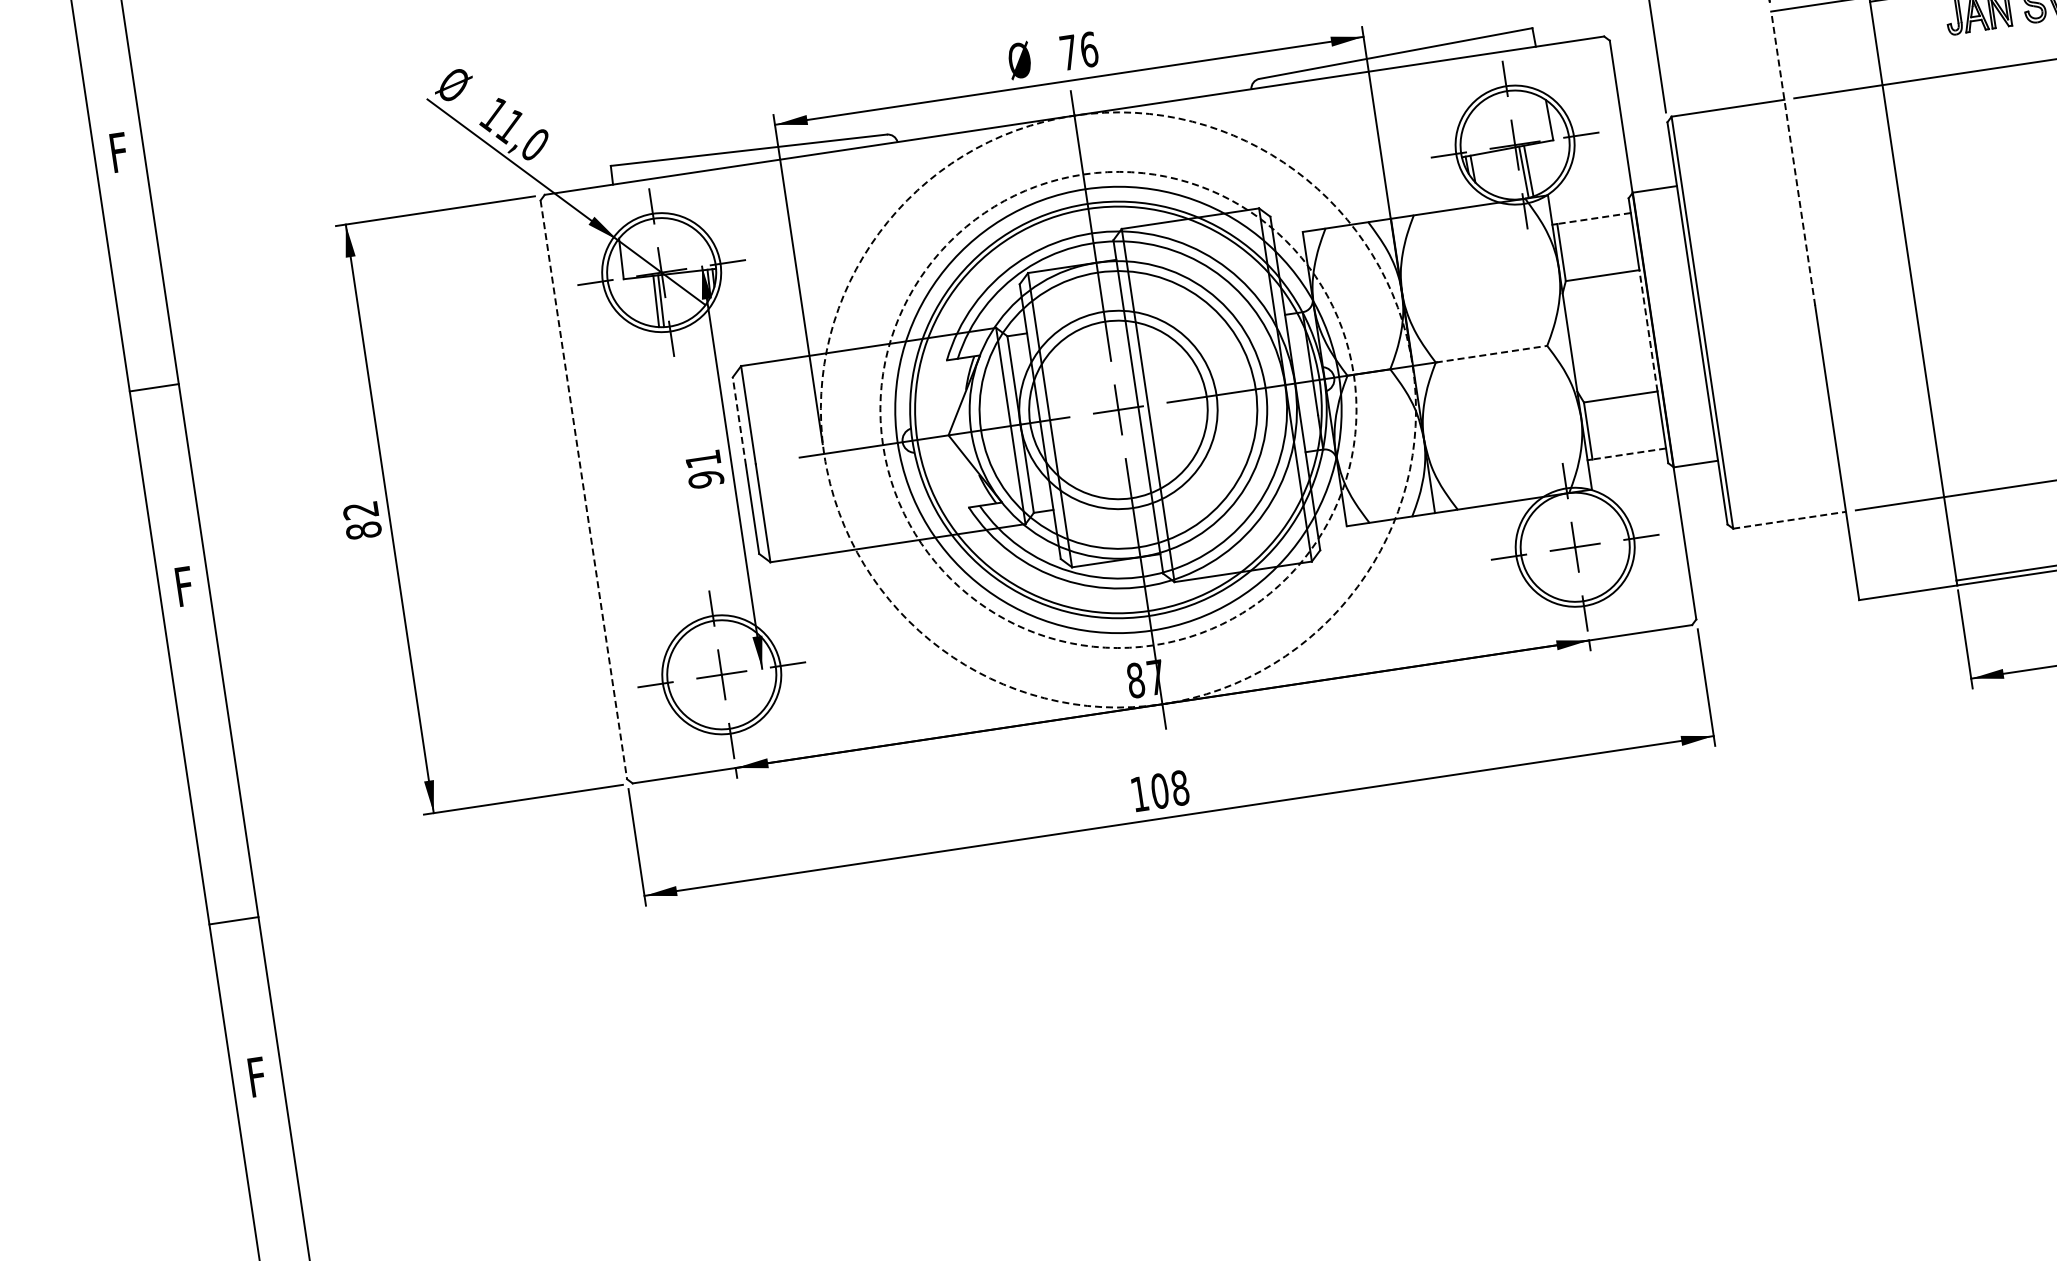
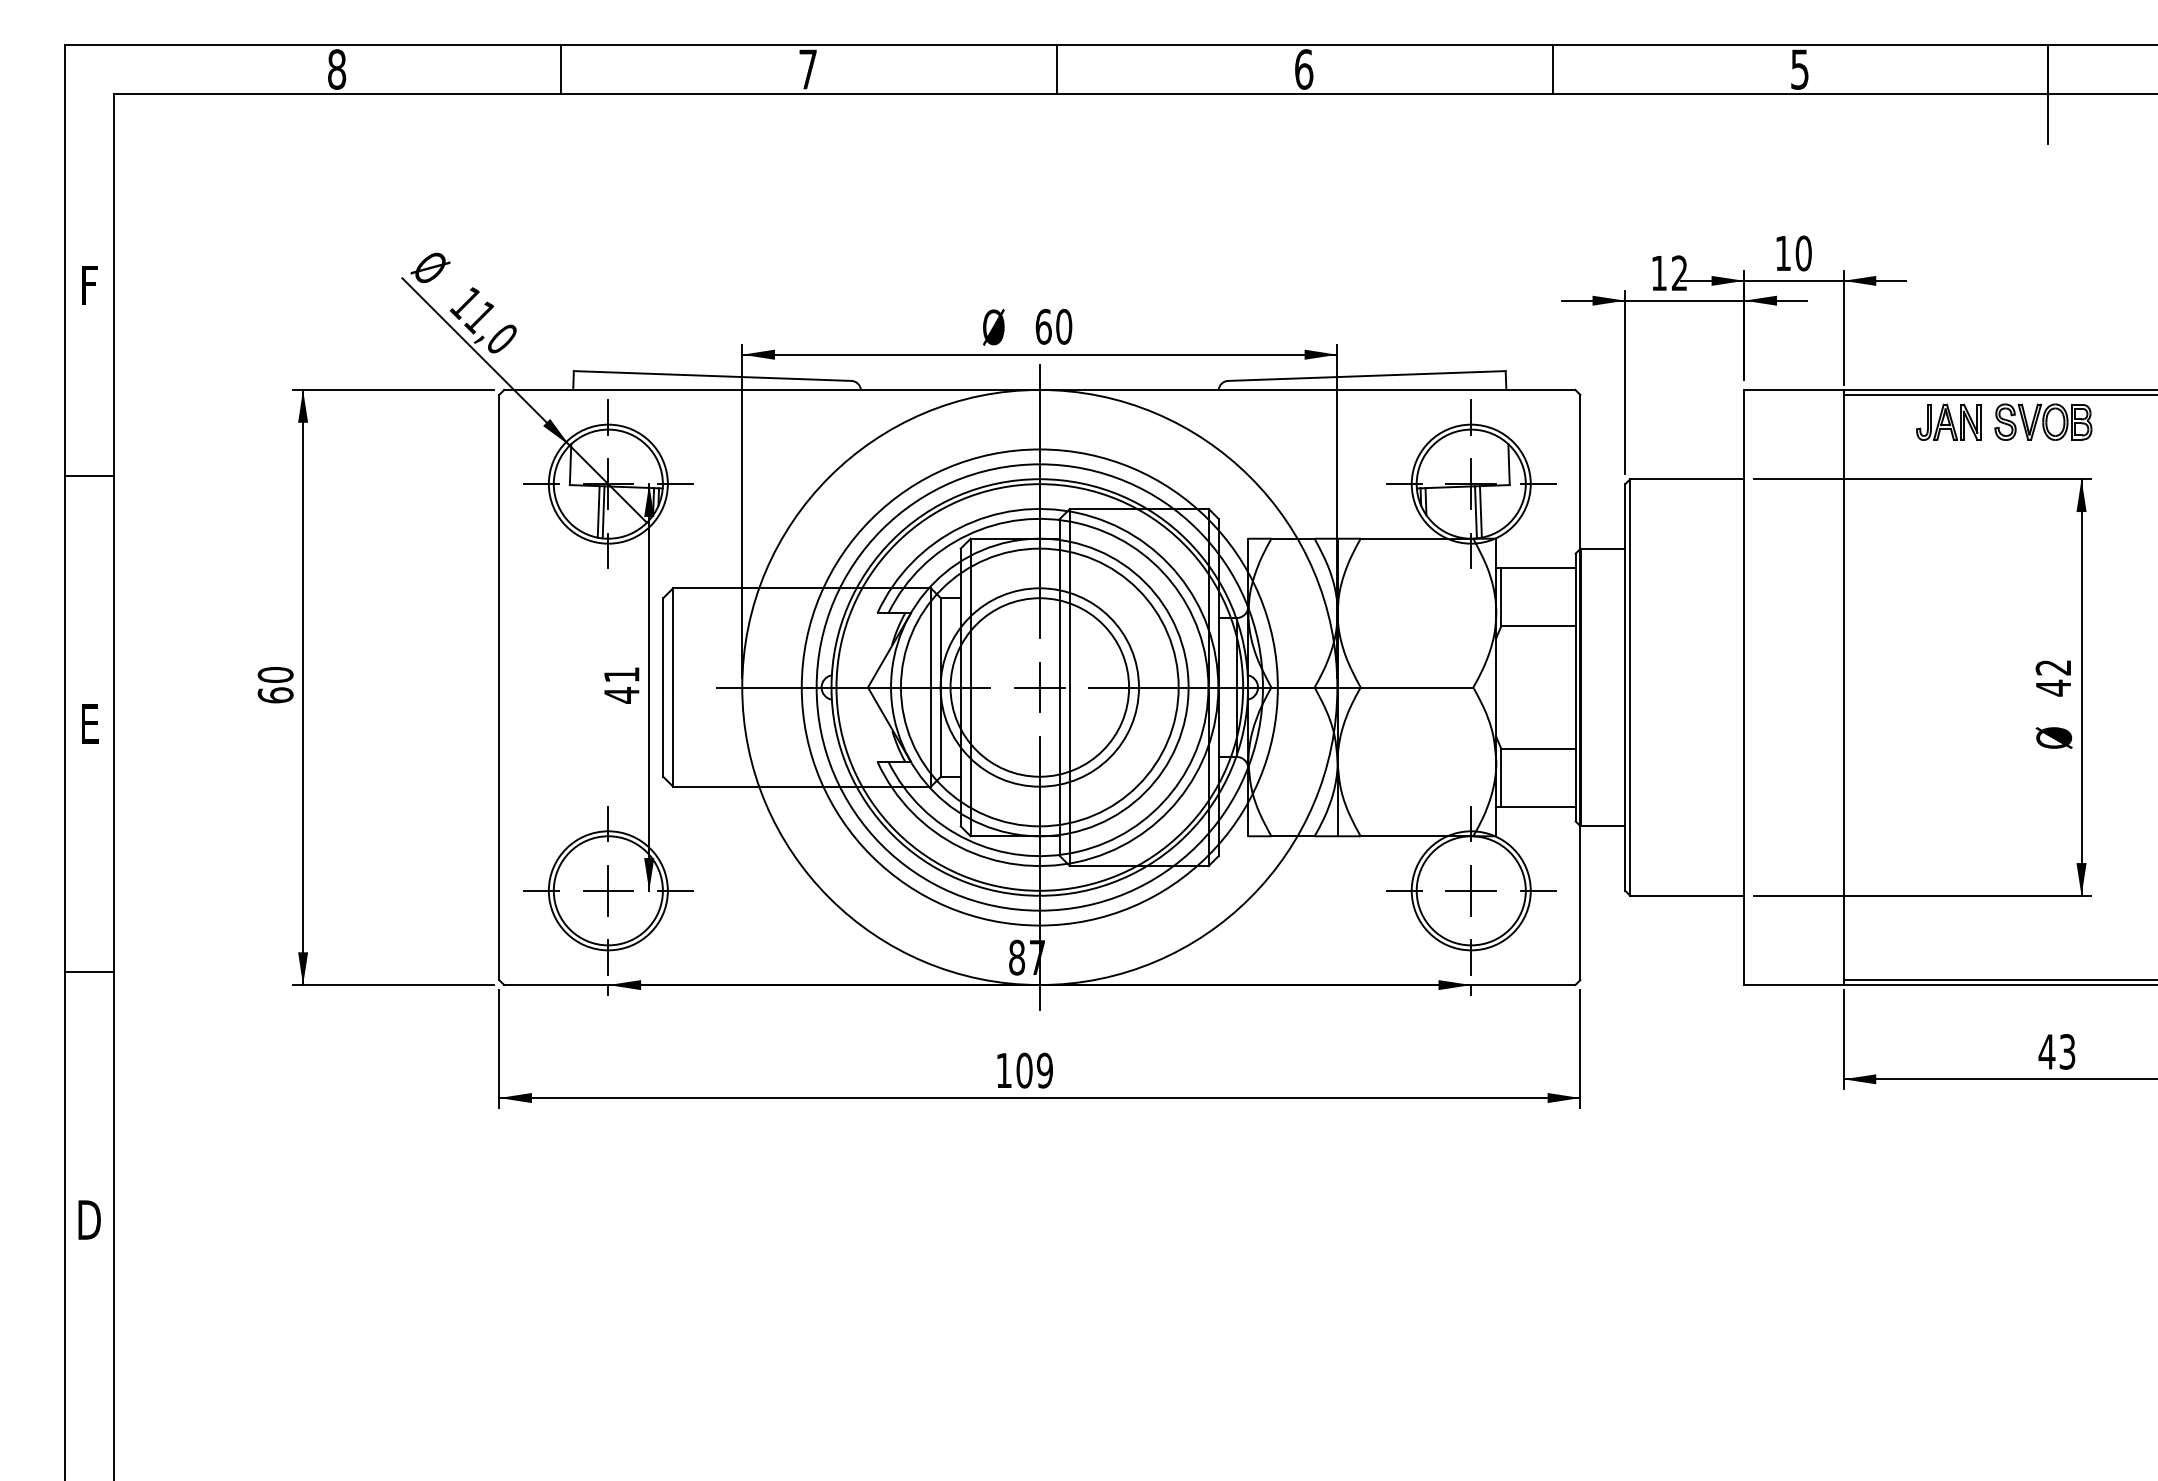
text: (1078, 50) -> (1053, 326), 76 -> 60
line: (1793, 158) -> (1744, 538), dashed -> solid
line: (1594, 218) -> (1538, 568), dashed -> solid
line: (1648, 330) -> (1575, 687), dashed -> solid
line: (1491, 354) -> (1417, 687), dashed -> solid
line: (154, 388) -> (89, 476), moved
circle: (1118, 410) -> (1039, 687), dashed -> solid
circle: (1118, 410) -> (1039, 687), dashed -> solid
line: (739, 421) -> (663, 642), dashed -> solid
line: (1629, 453) -> (1538, 806), dashed -> solid
text: (705, 479) -> (621, 695), 91 -> 41
line: (584, 489) -> (499, 687), dashed -> solid
line: (1789, 519) -> (1687, 895), dashed -> solid
text: (362, 520) -> (275, 685), 82 -> 60
text: (184, 585) -> (90, 723), F -> E
text: (1180, 787) -> (1045, 1070), 108 -> 109
line: (233, 920) -> (89, 971), moved
text: (257, 1076) -> (89, 1219), F -> D

